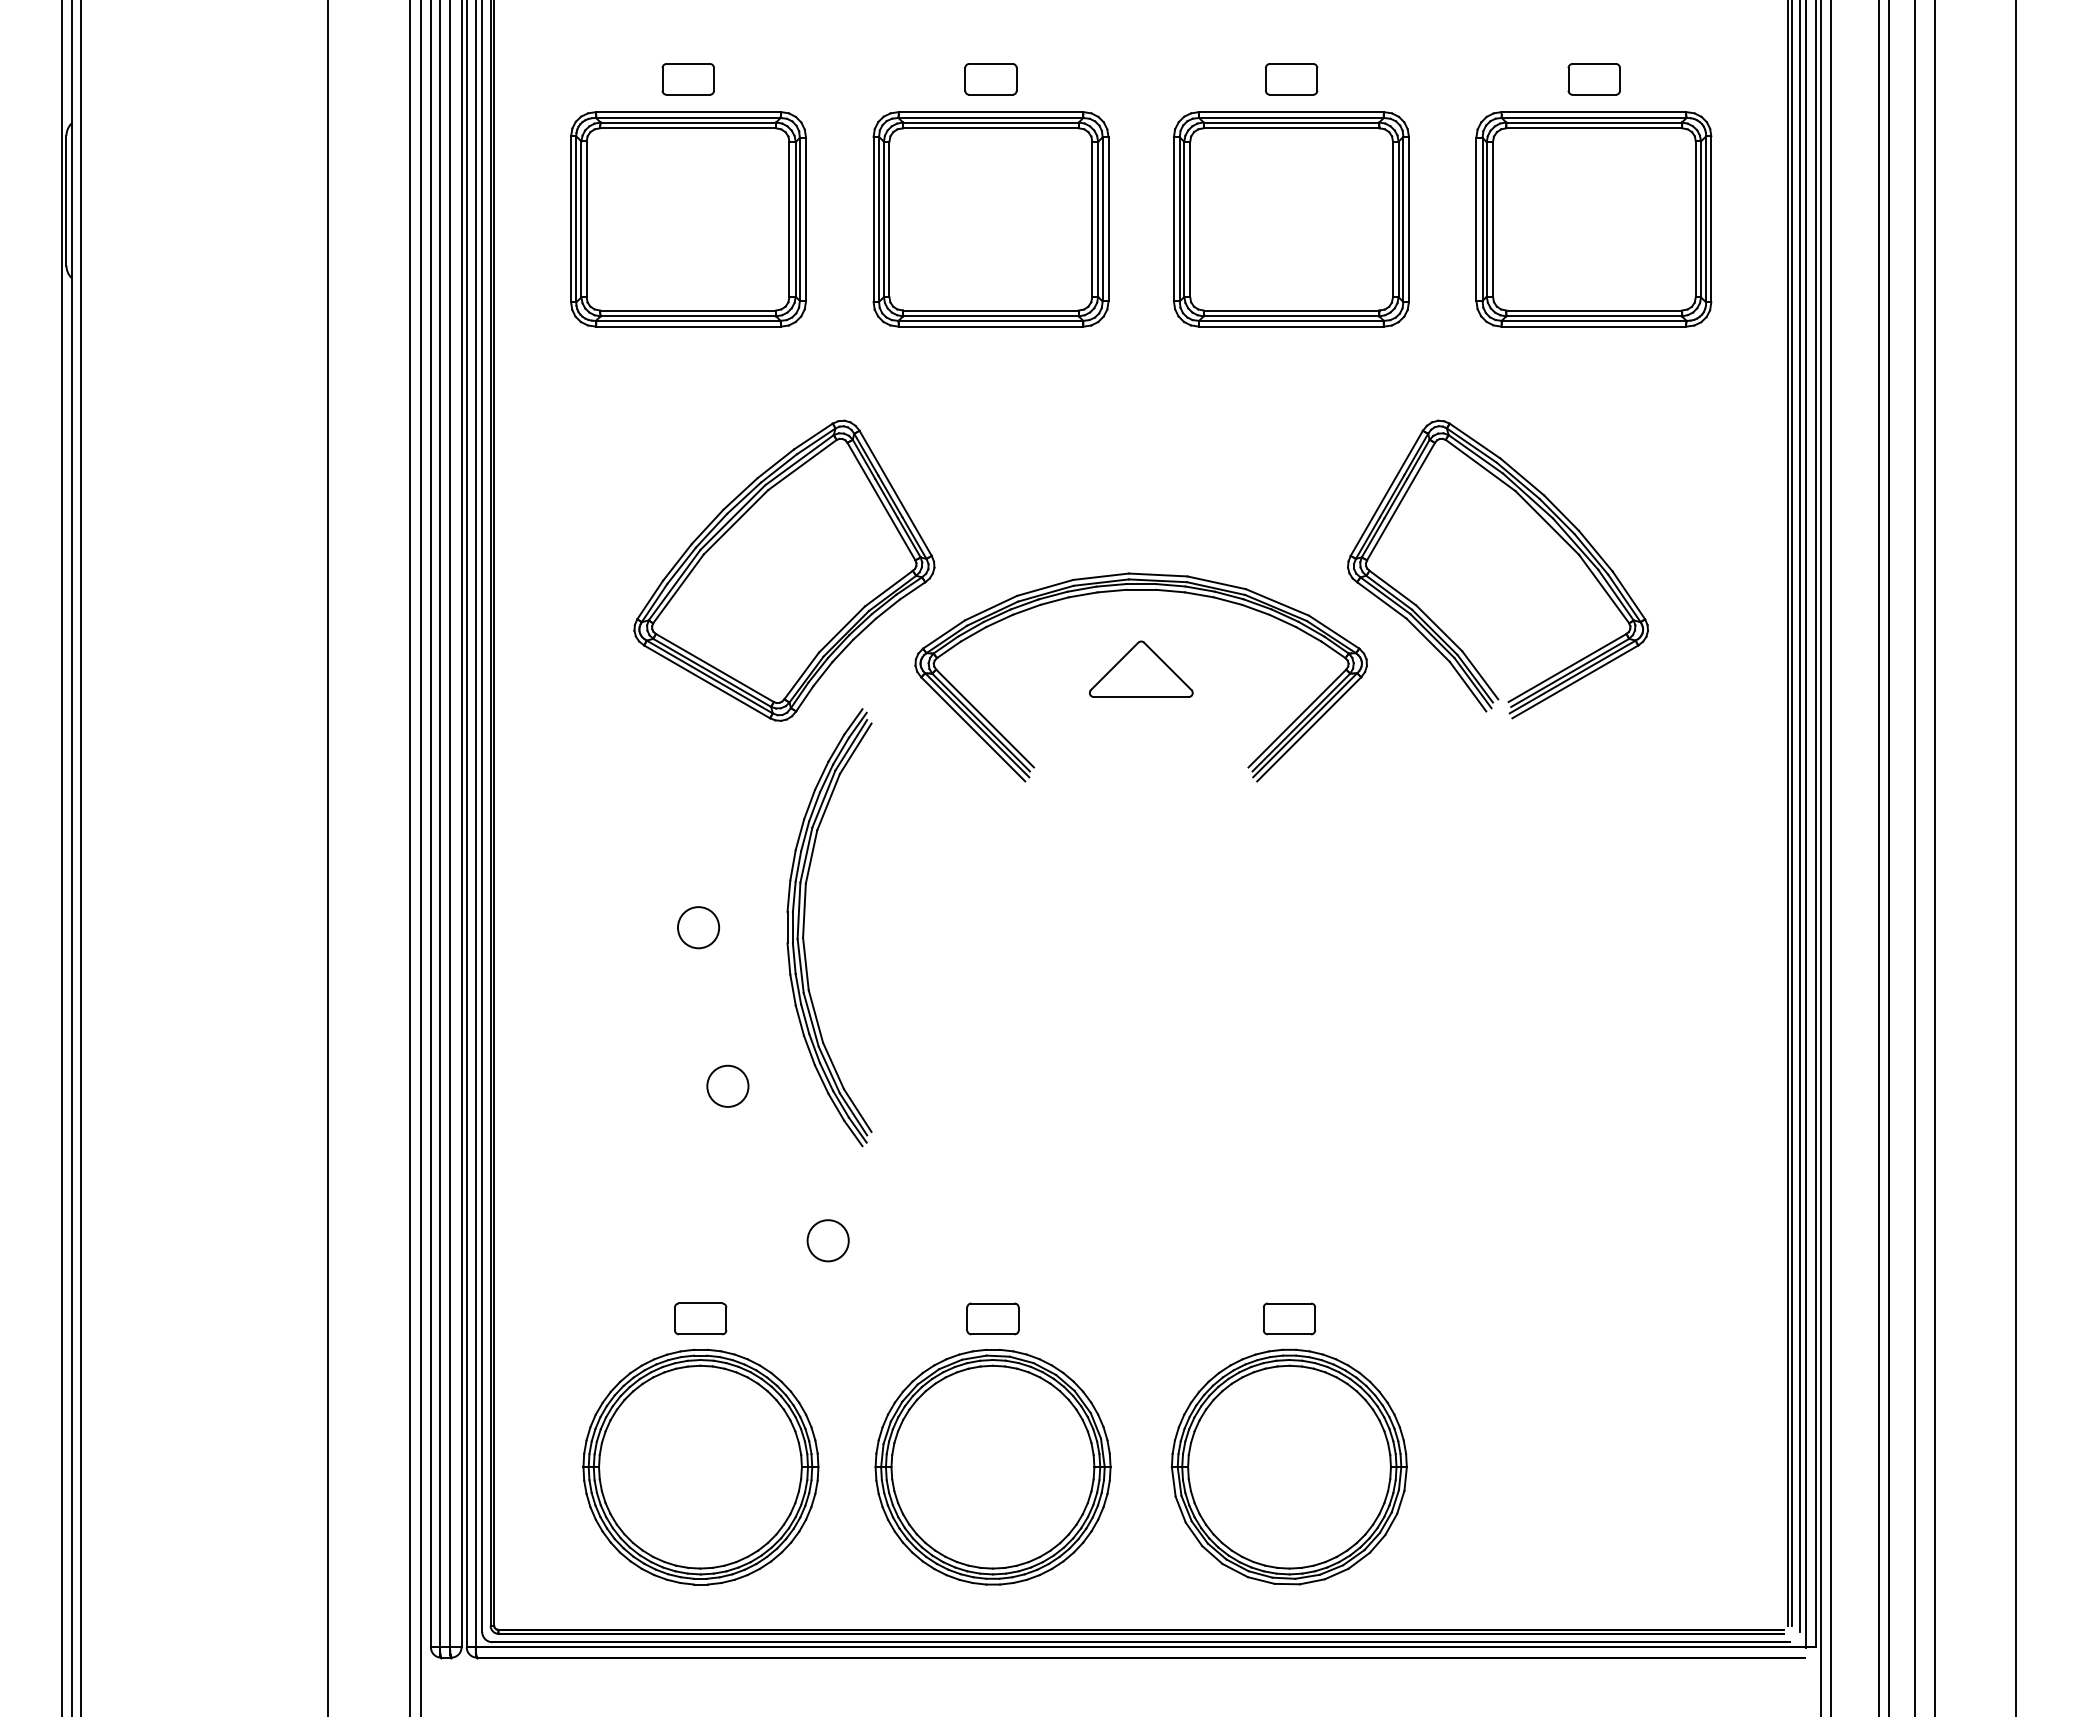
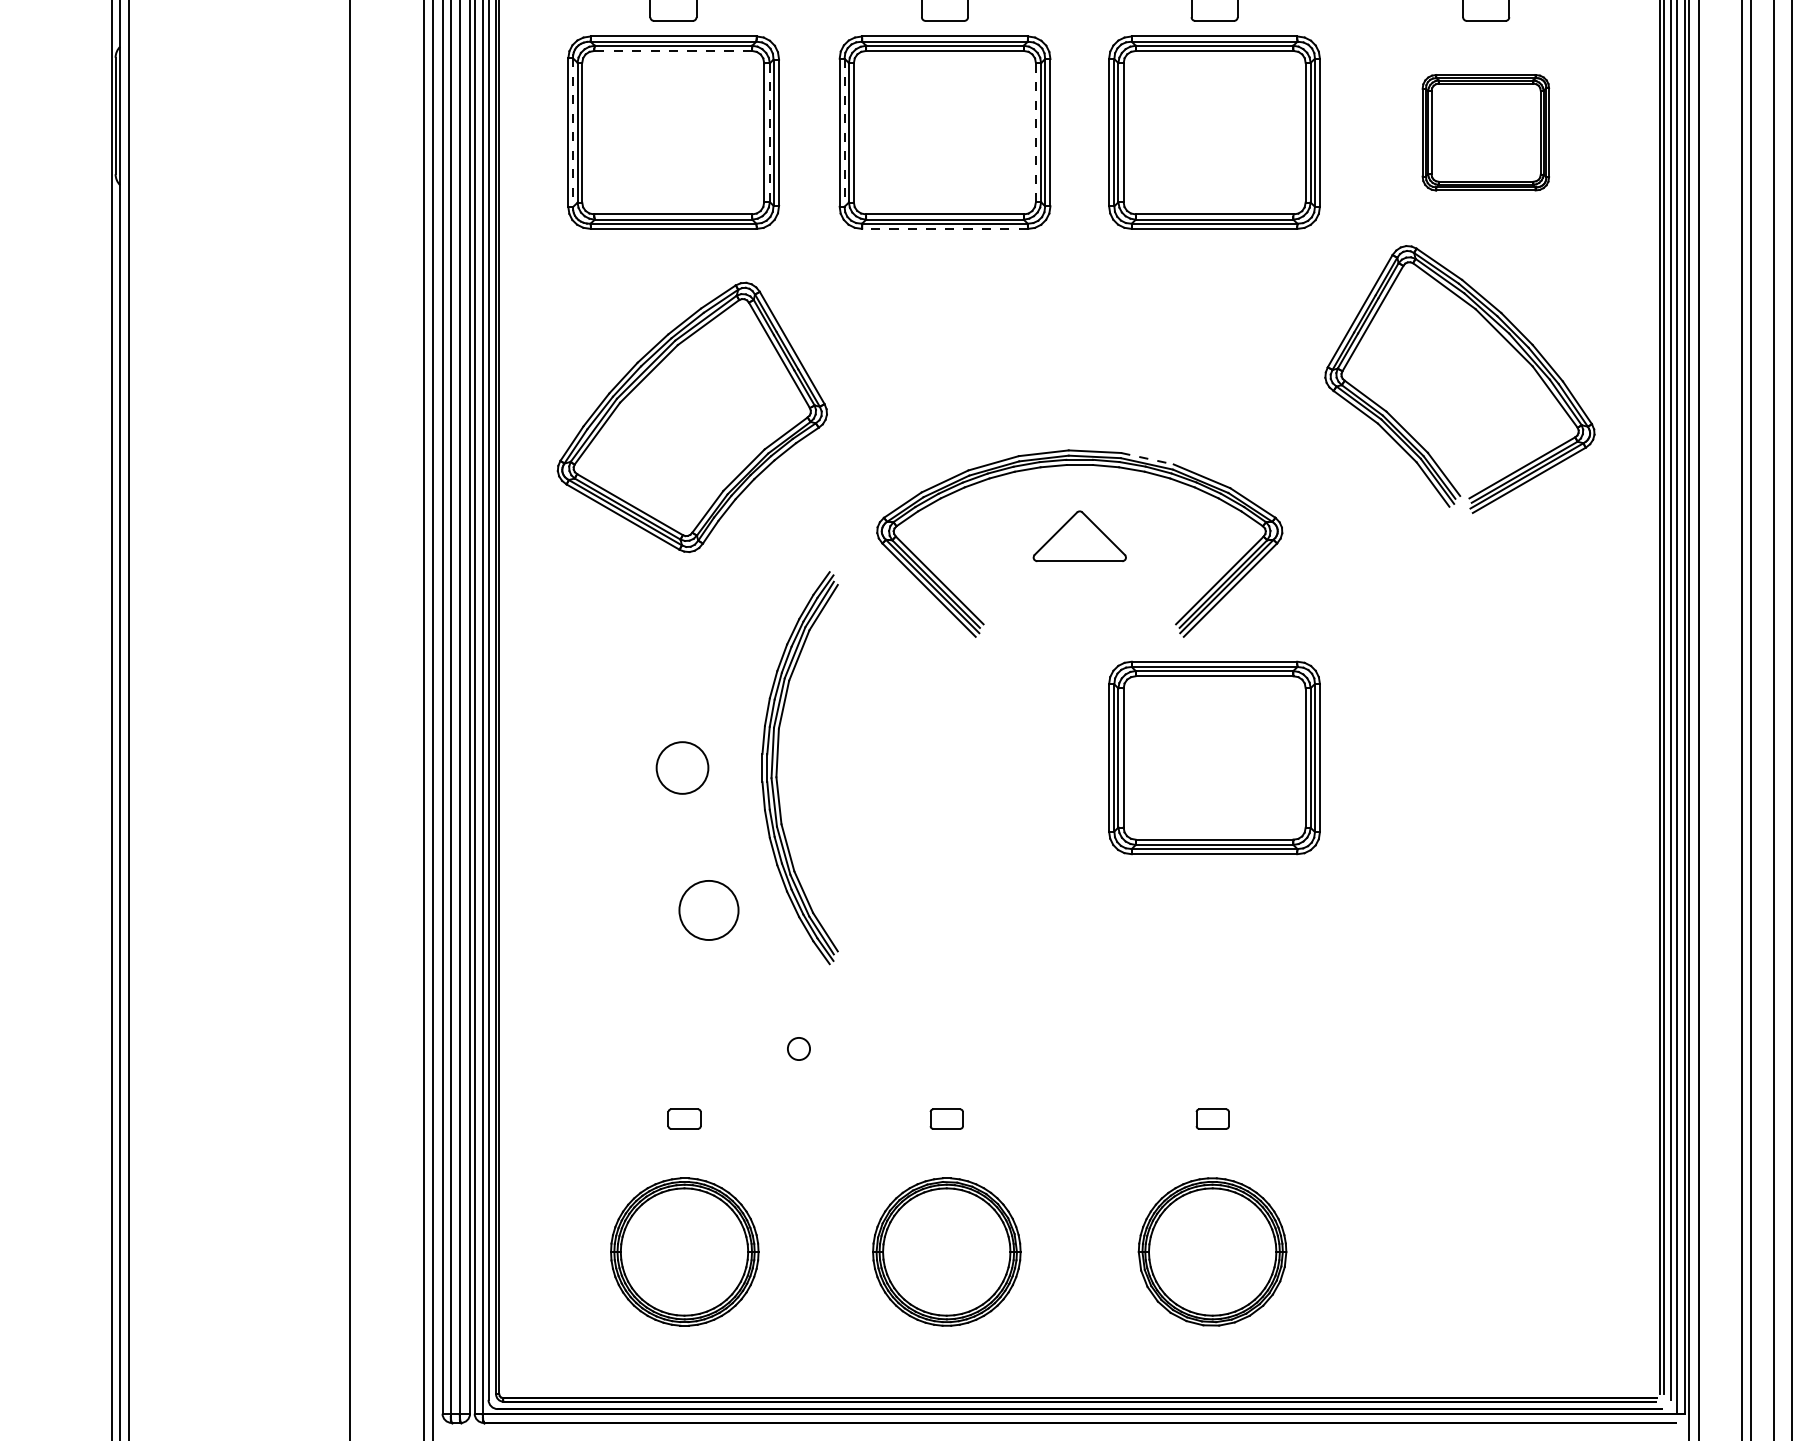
line: (688, 128) -> (673, 51), solid -> dashed
line: (576, 219) -> (573, 132), solid -> dashed
line: (795, 219) -> (769, 132), solid -> dashed
line: (879, 219) -> (844, 132), solid -> dashed
line: (1092, 219) -> (1036, 132), solid -> dashed
part: (1593, 219) -> (1485, 132), size x0.6
line: (990, 326) -> (944, 228), solid -> dashed
part: (1544, 521) -> (1501, 336), moved
part: (784, 570) -> (692, 417), moved
line: (1216, 582) -> (1147, 458), solid -> dashed
part: (1291, 916) -> (1214, 758), added
circle: (698, 927) -> (682, 767), size x1.4
circle: (727, 1085) -> (708, 909), size x1.6
circle: (827, 1240) -> (798, 1048), size x0.6
part: (700, 1318) -> (684, 1118), size x0.7
part: (992, 1318) -> (946, 1118), size x0.7
part: (1289, 1318) -> (1212, 1118), size x0.7
part: (700, 1466) -> (684, 1251), size x0.7
part: (992, 1466) -> (946, 1251), size x0.7
part: (1288, 1466) -> (1211, 1251), size x0.7

